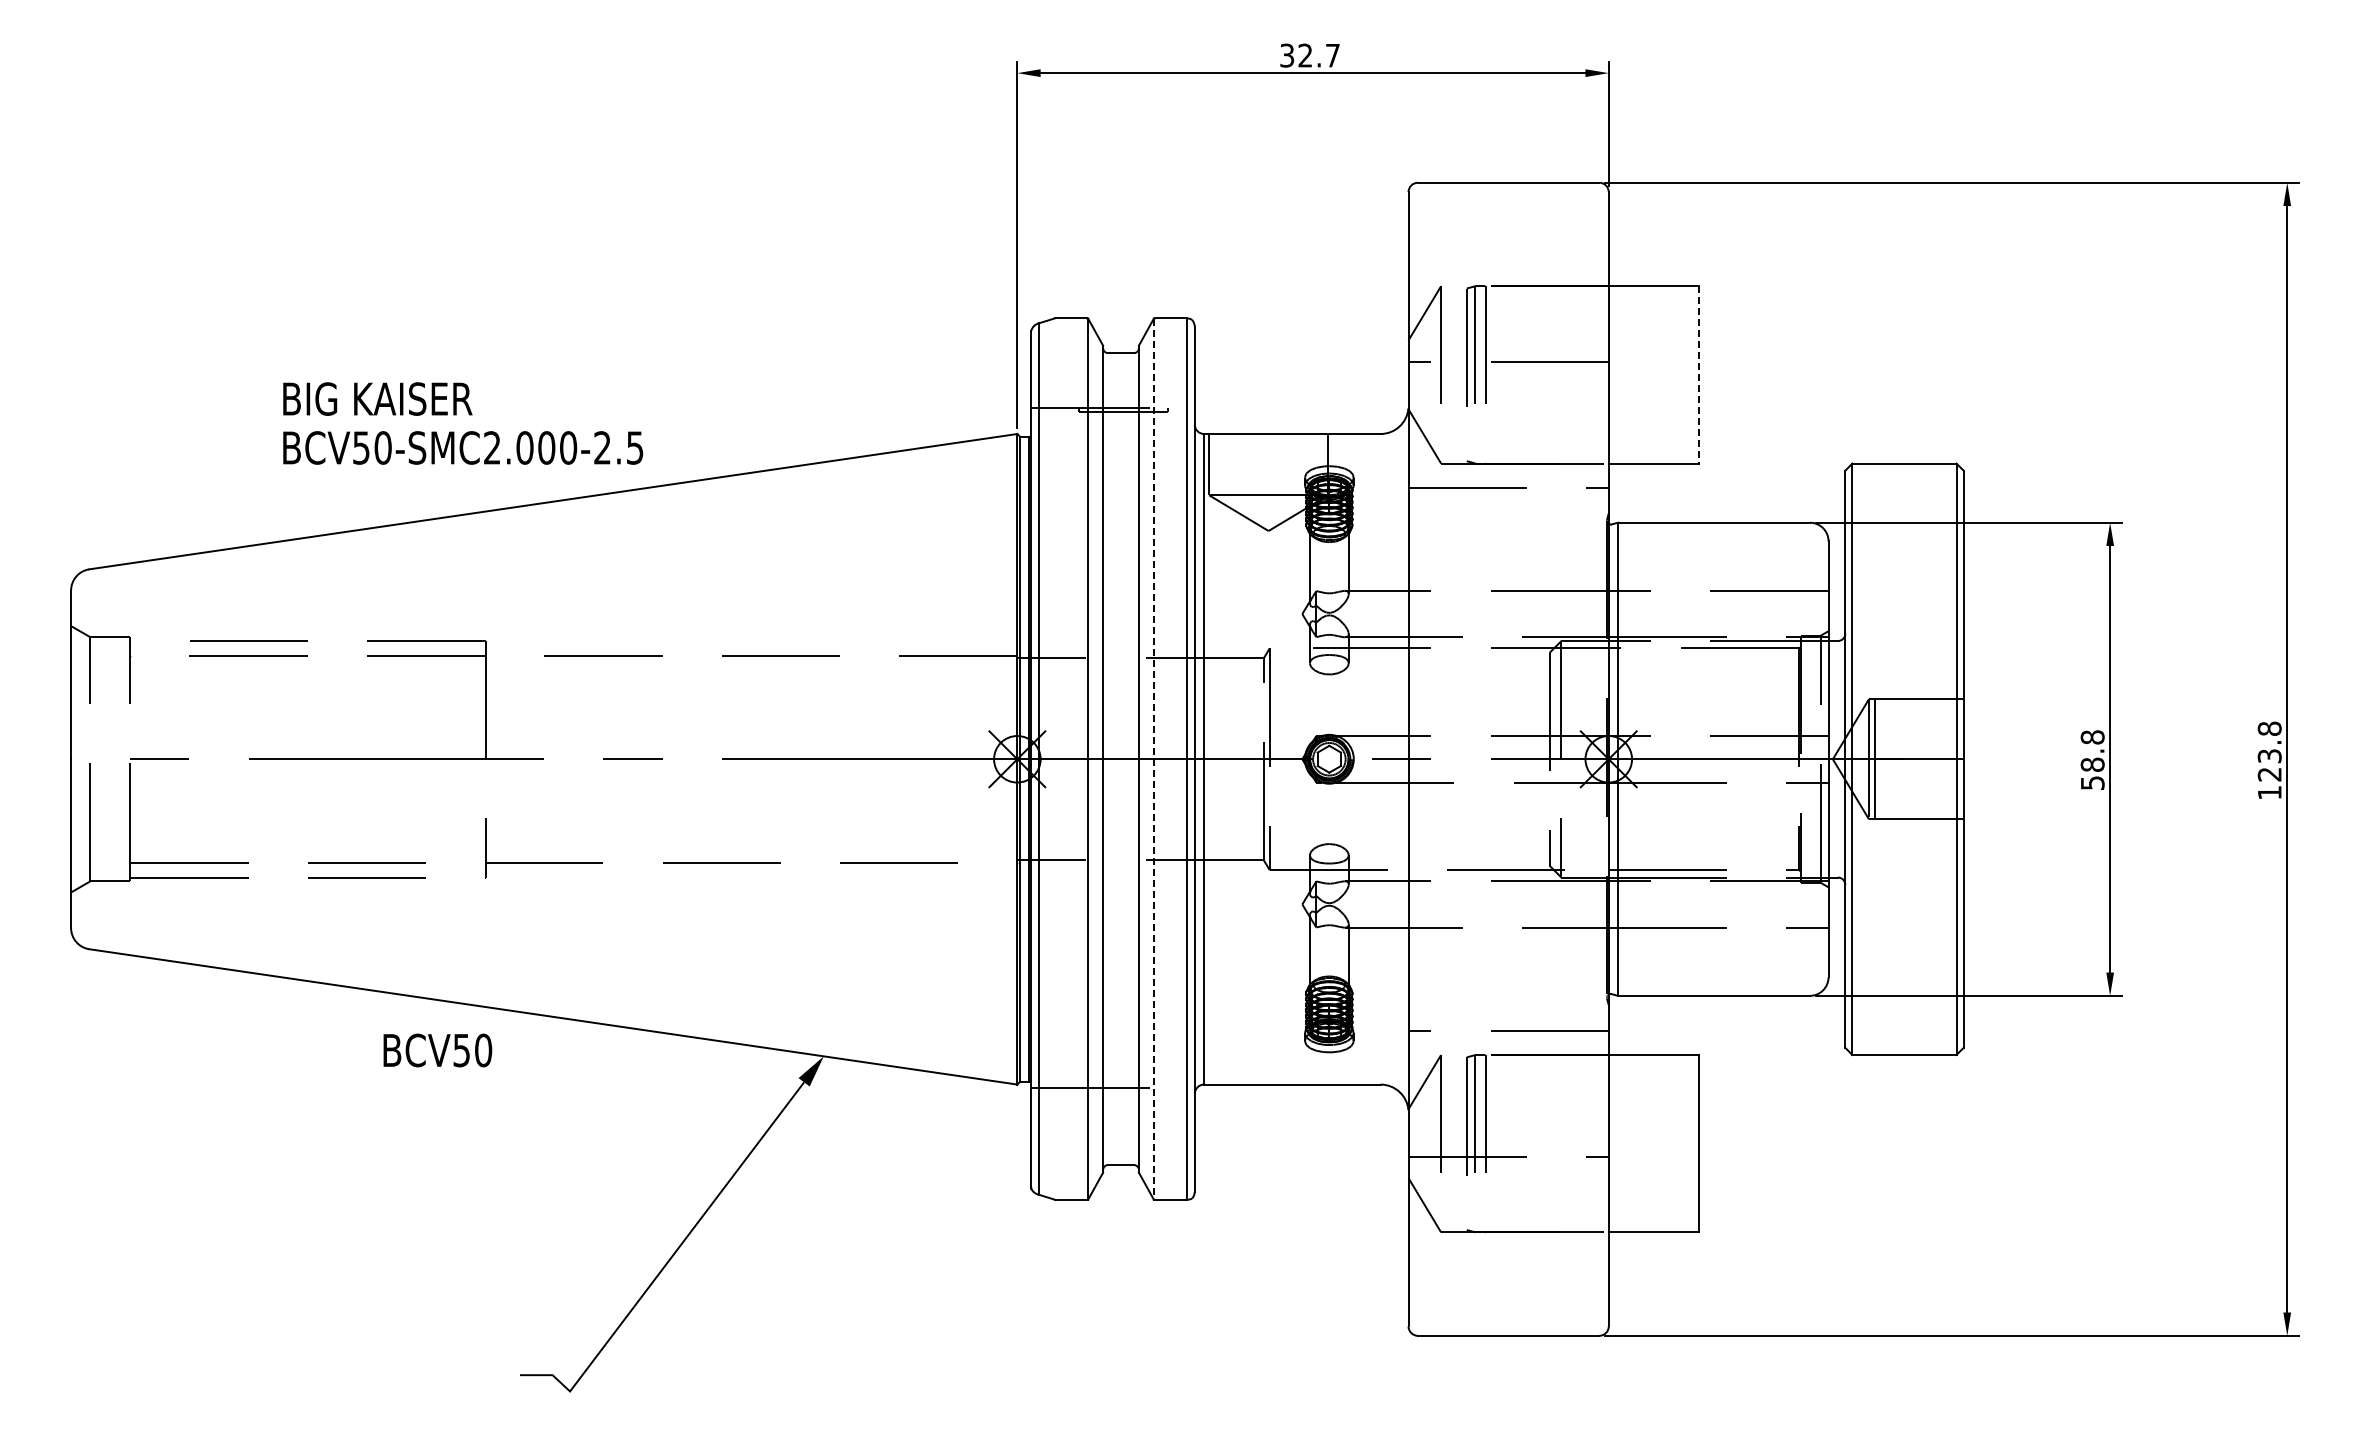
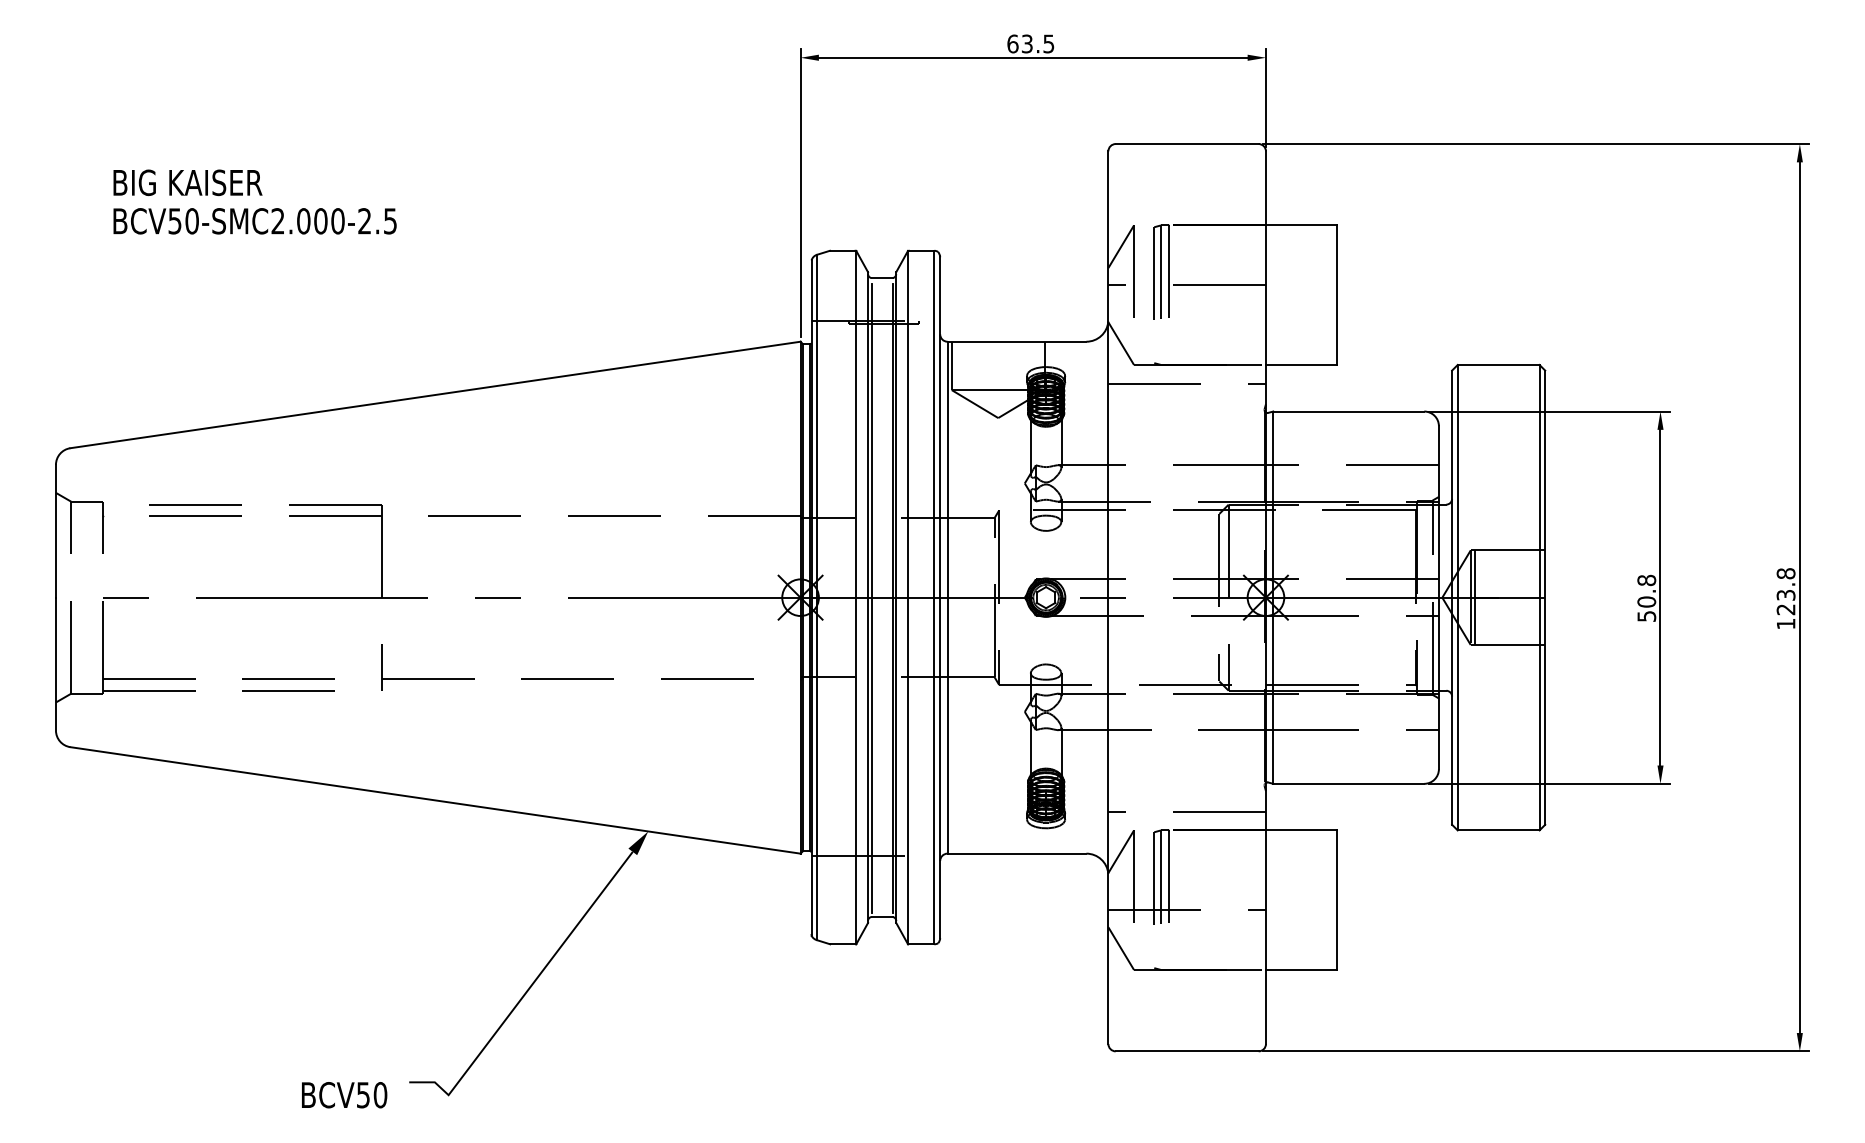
text: (1309, 55) -> (1030, 43), 32.7 -> 63.5
line: (1698, 374) -> (1336, 294), dashed -> solid
text: (463, 423) -> (255, 202), moved
line: (1107, 759) -> (871, 597), added
line: (1134, 759) -> (892, 597), added
line: (1153, 759) -> (907, 597), dashed -> solid
text: (2092, 764) -> (1646, 601), 58.8 -> 50.8
text: (437, 1050) -> (344, 1095), moved

